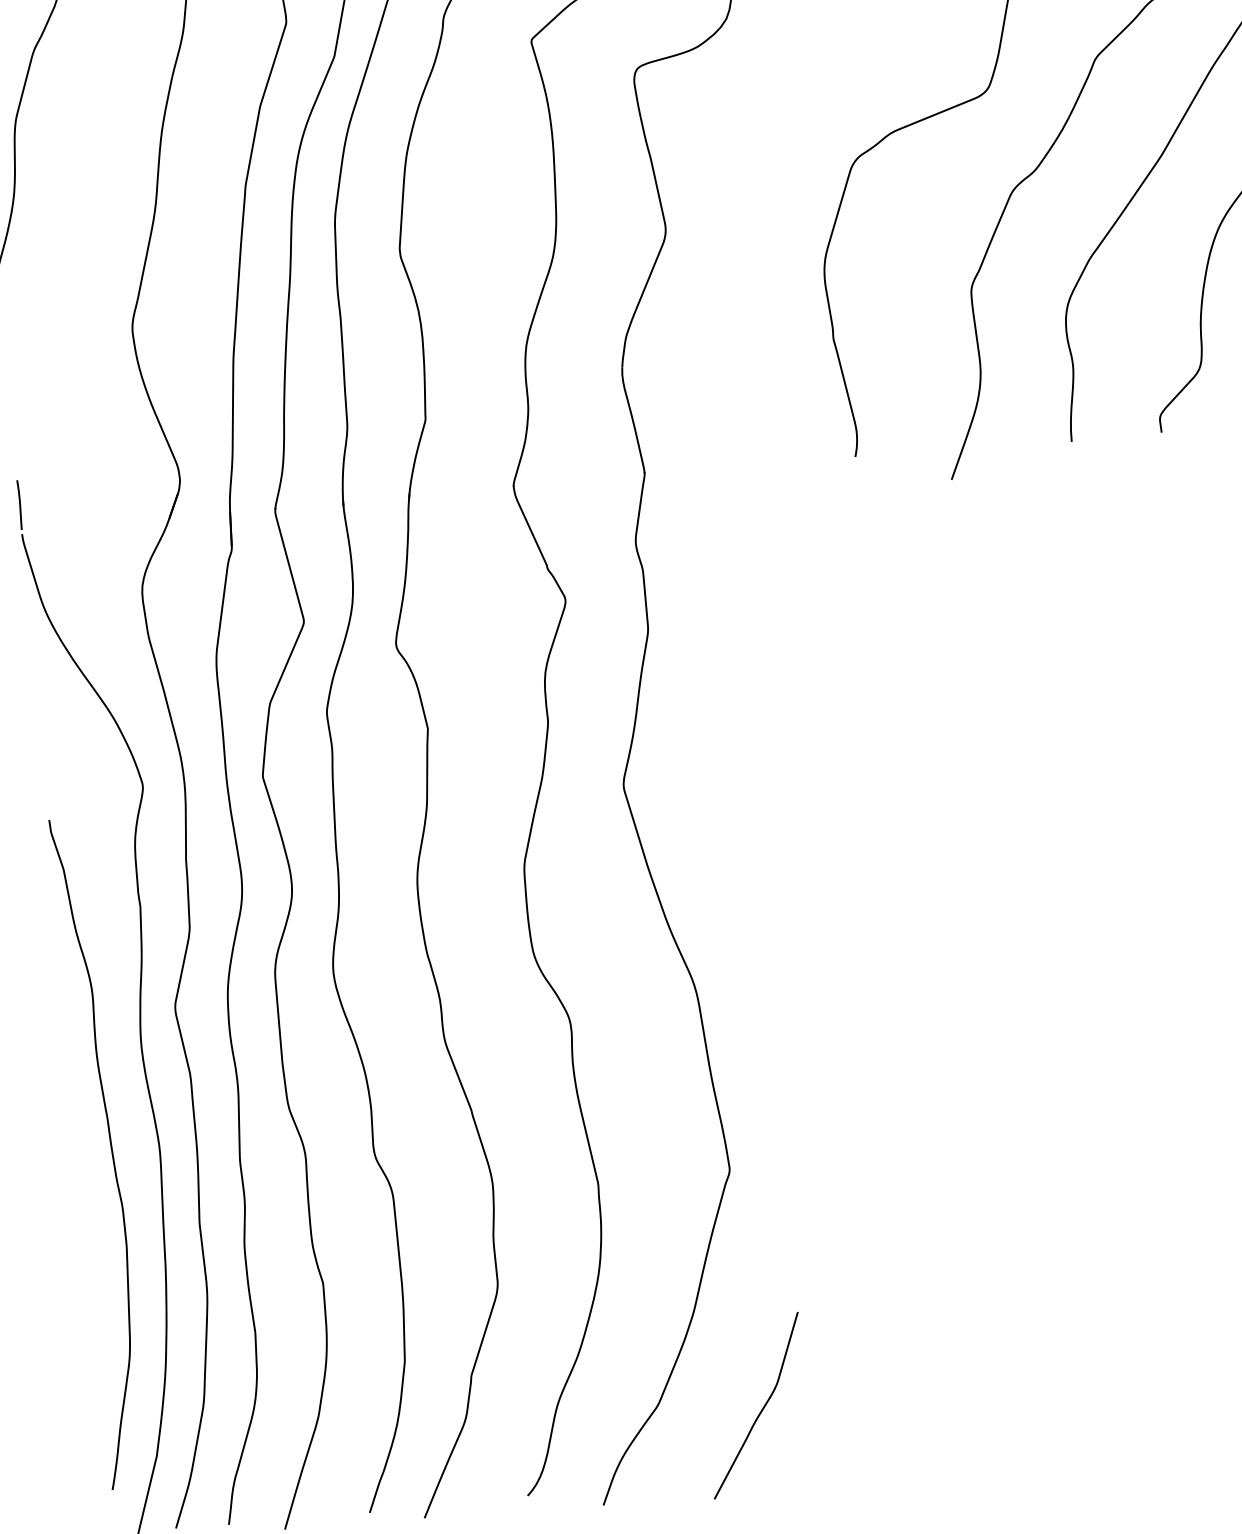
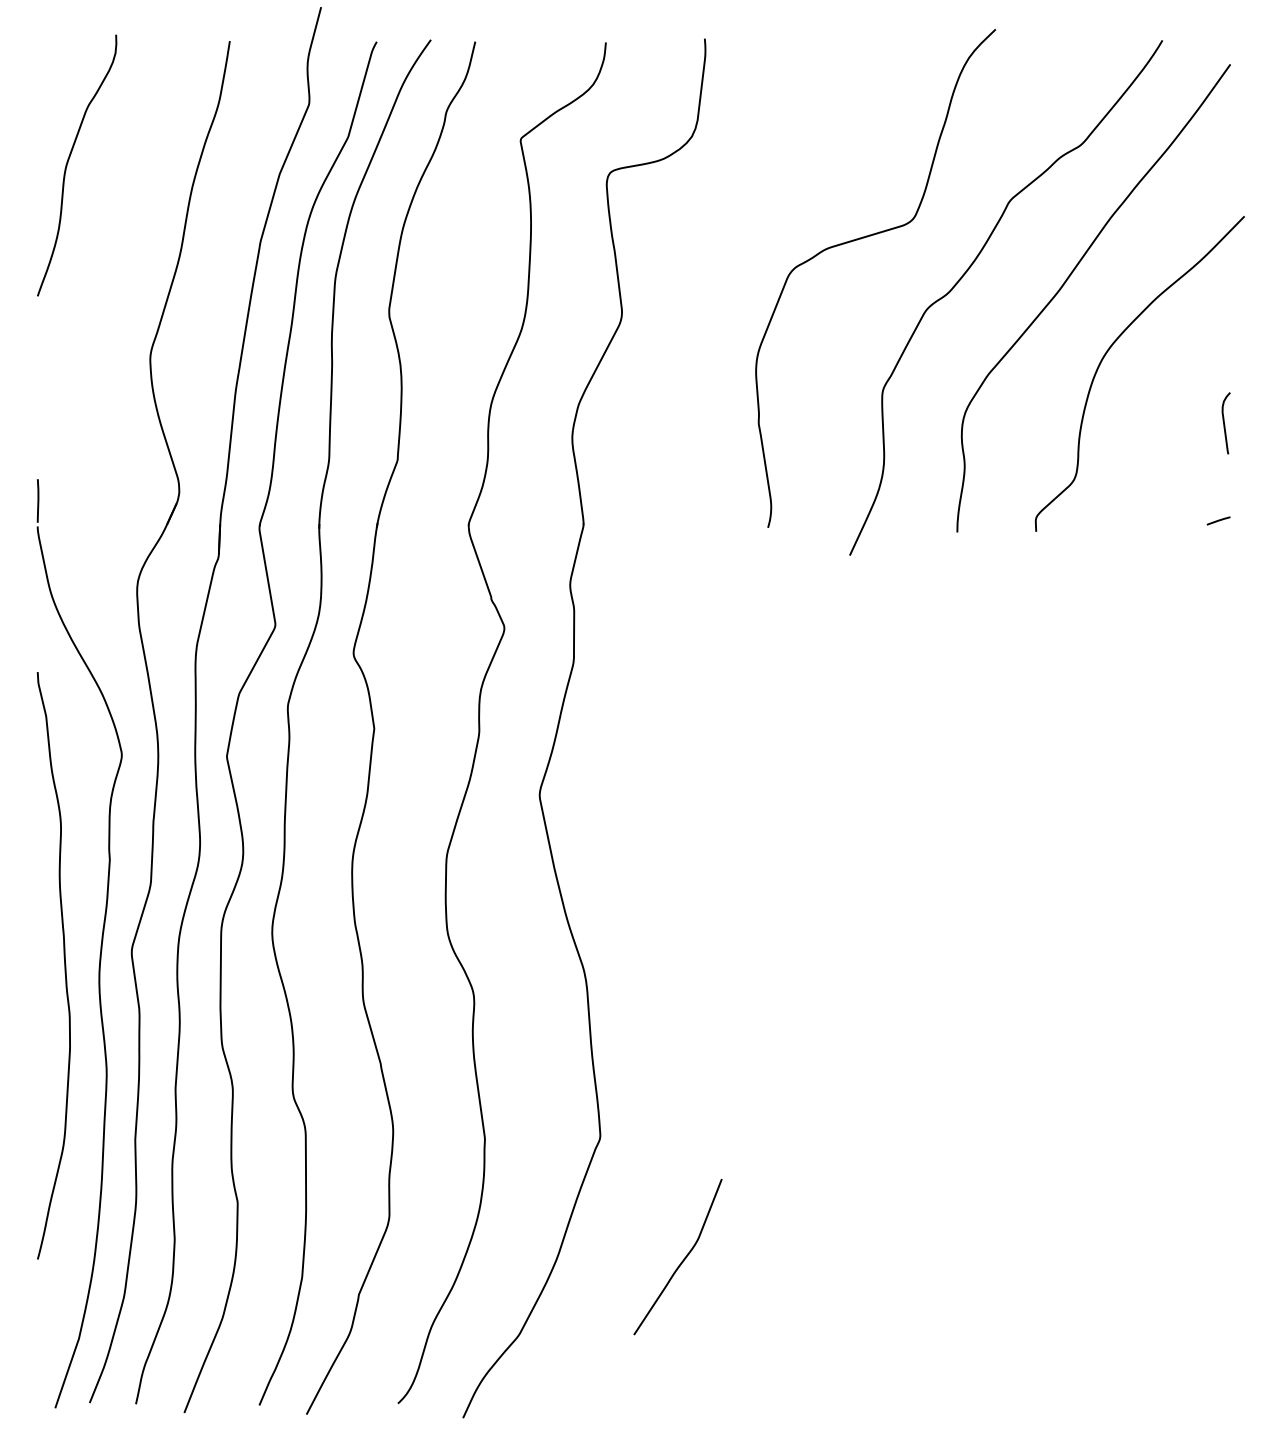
curve: (111, 1151) -> (64, 965), moved
curve: (760, 1410) -> (681, 1261), moved

